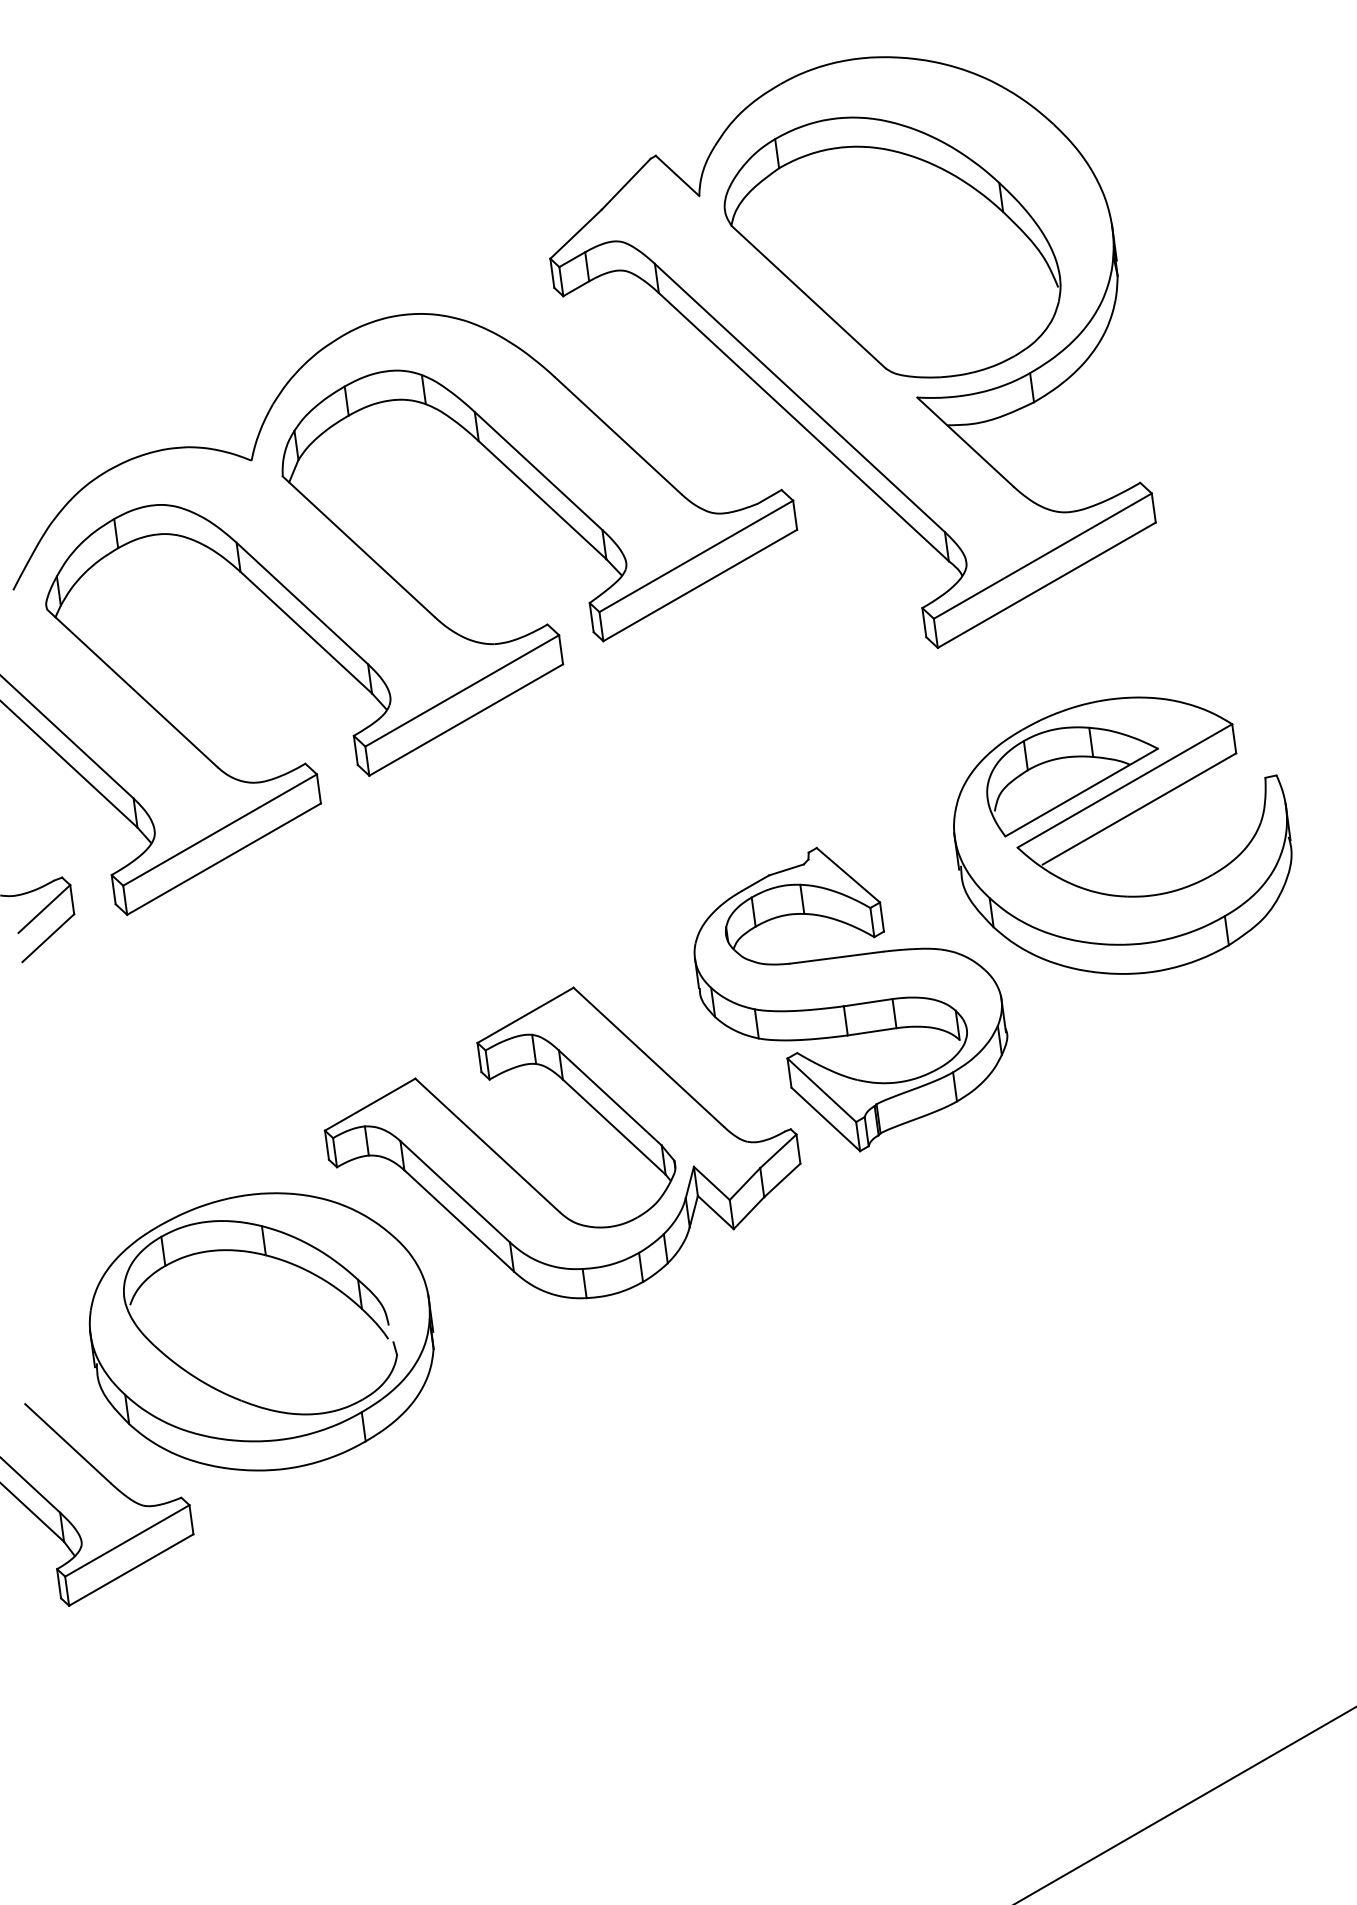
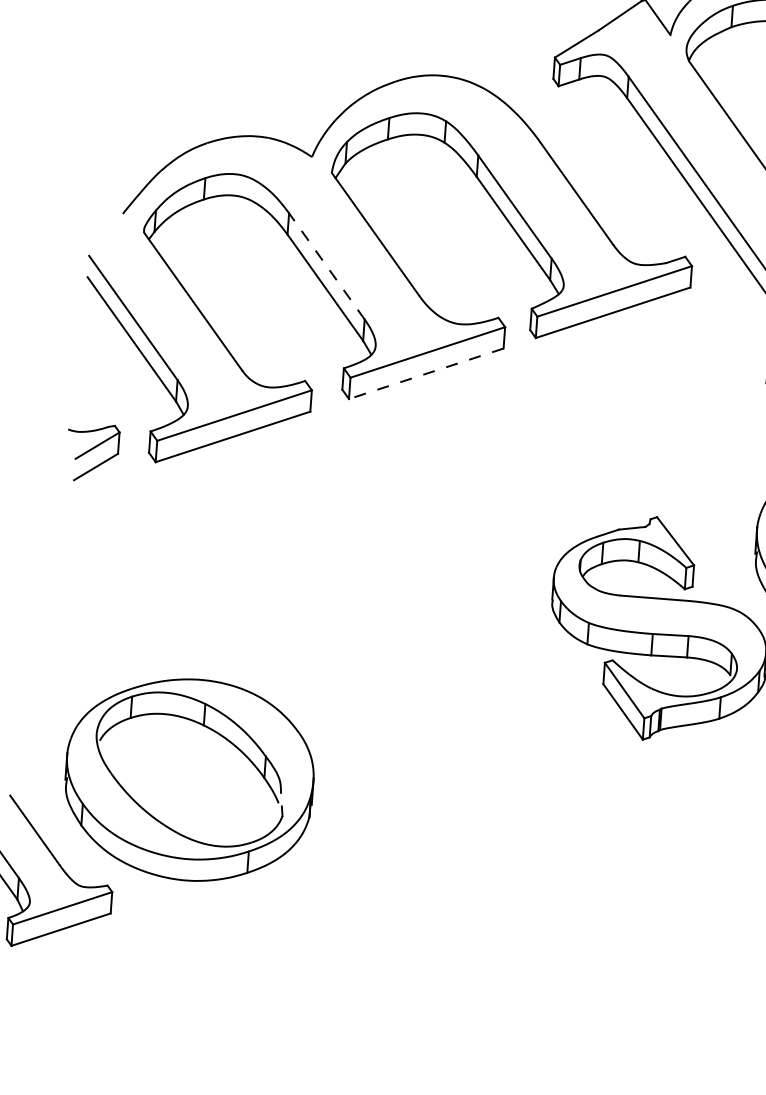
line: (302, 603) -> (327, 266), solid -> dashed
line: (466, 720) -> (426, 374), solid -> dashed
part: (594, 1110) -> (459, 671), removed

